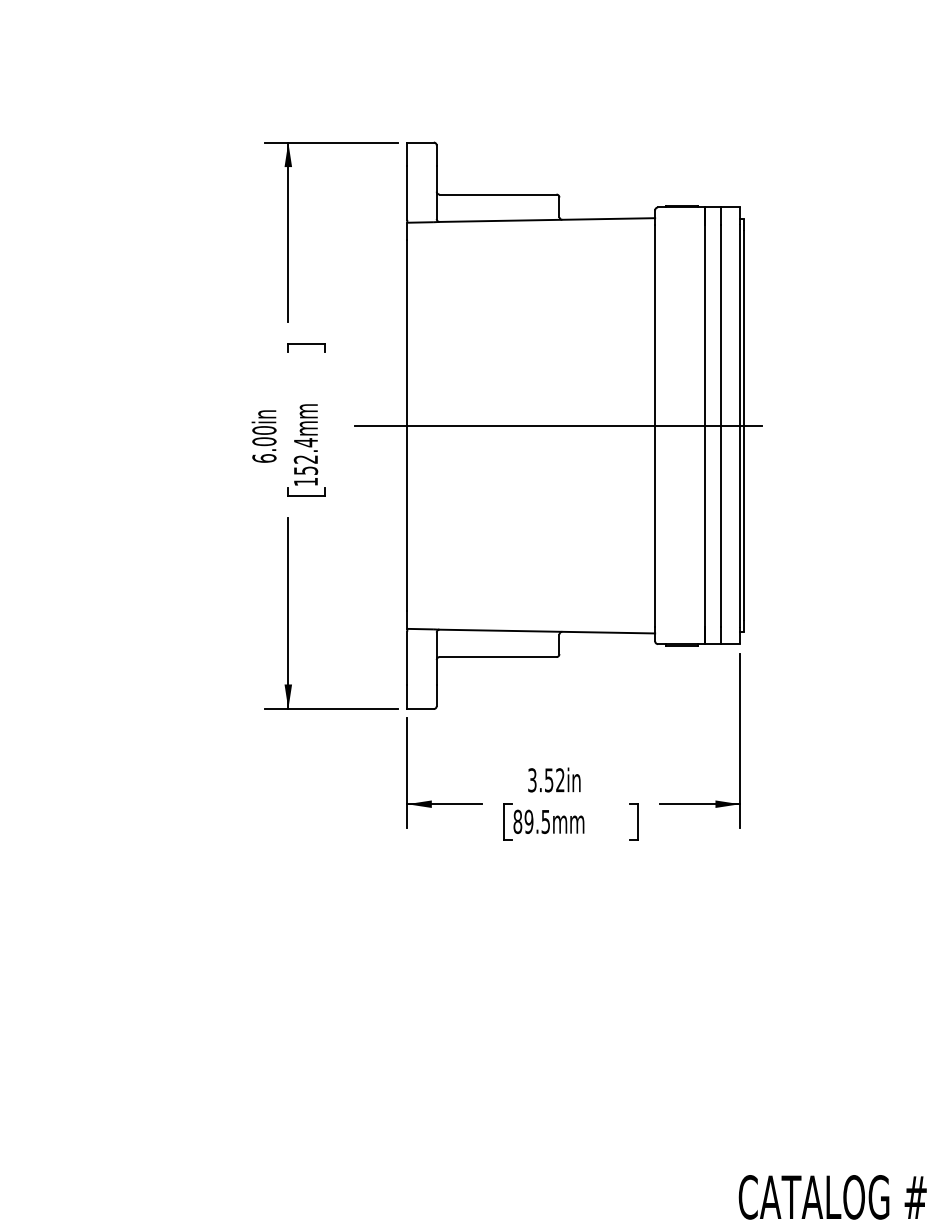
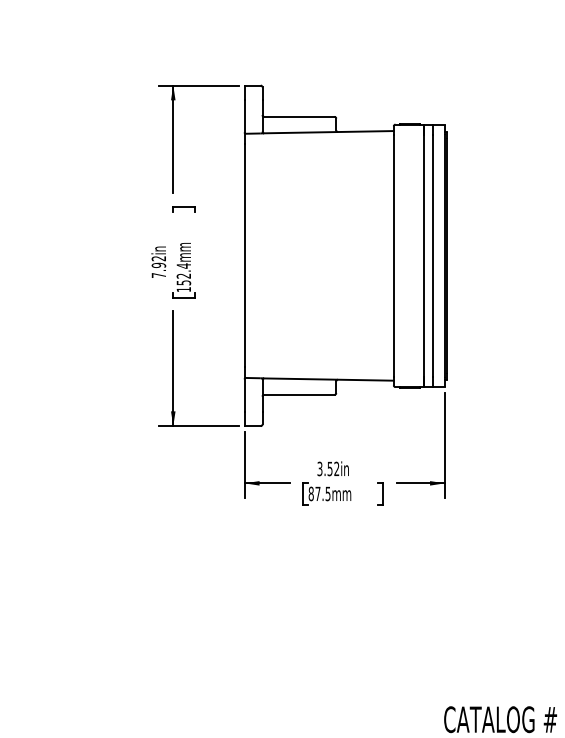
line: (558, 425) -> (335, 255), removed
text: (263, 445) -> (158, 267), 6.00in -> 7.92in
text: (528, 821) -> (317, 493), 89.5mm -> 87.5mm

